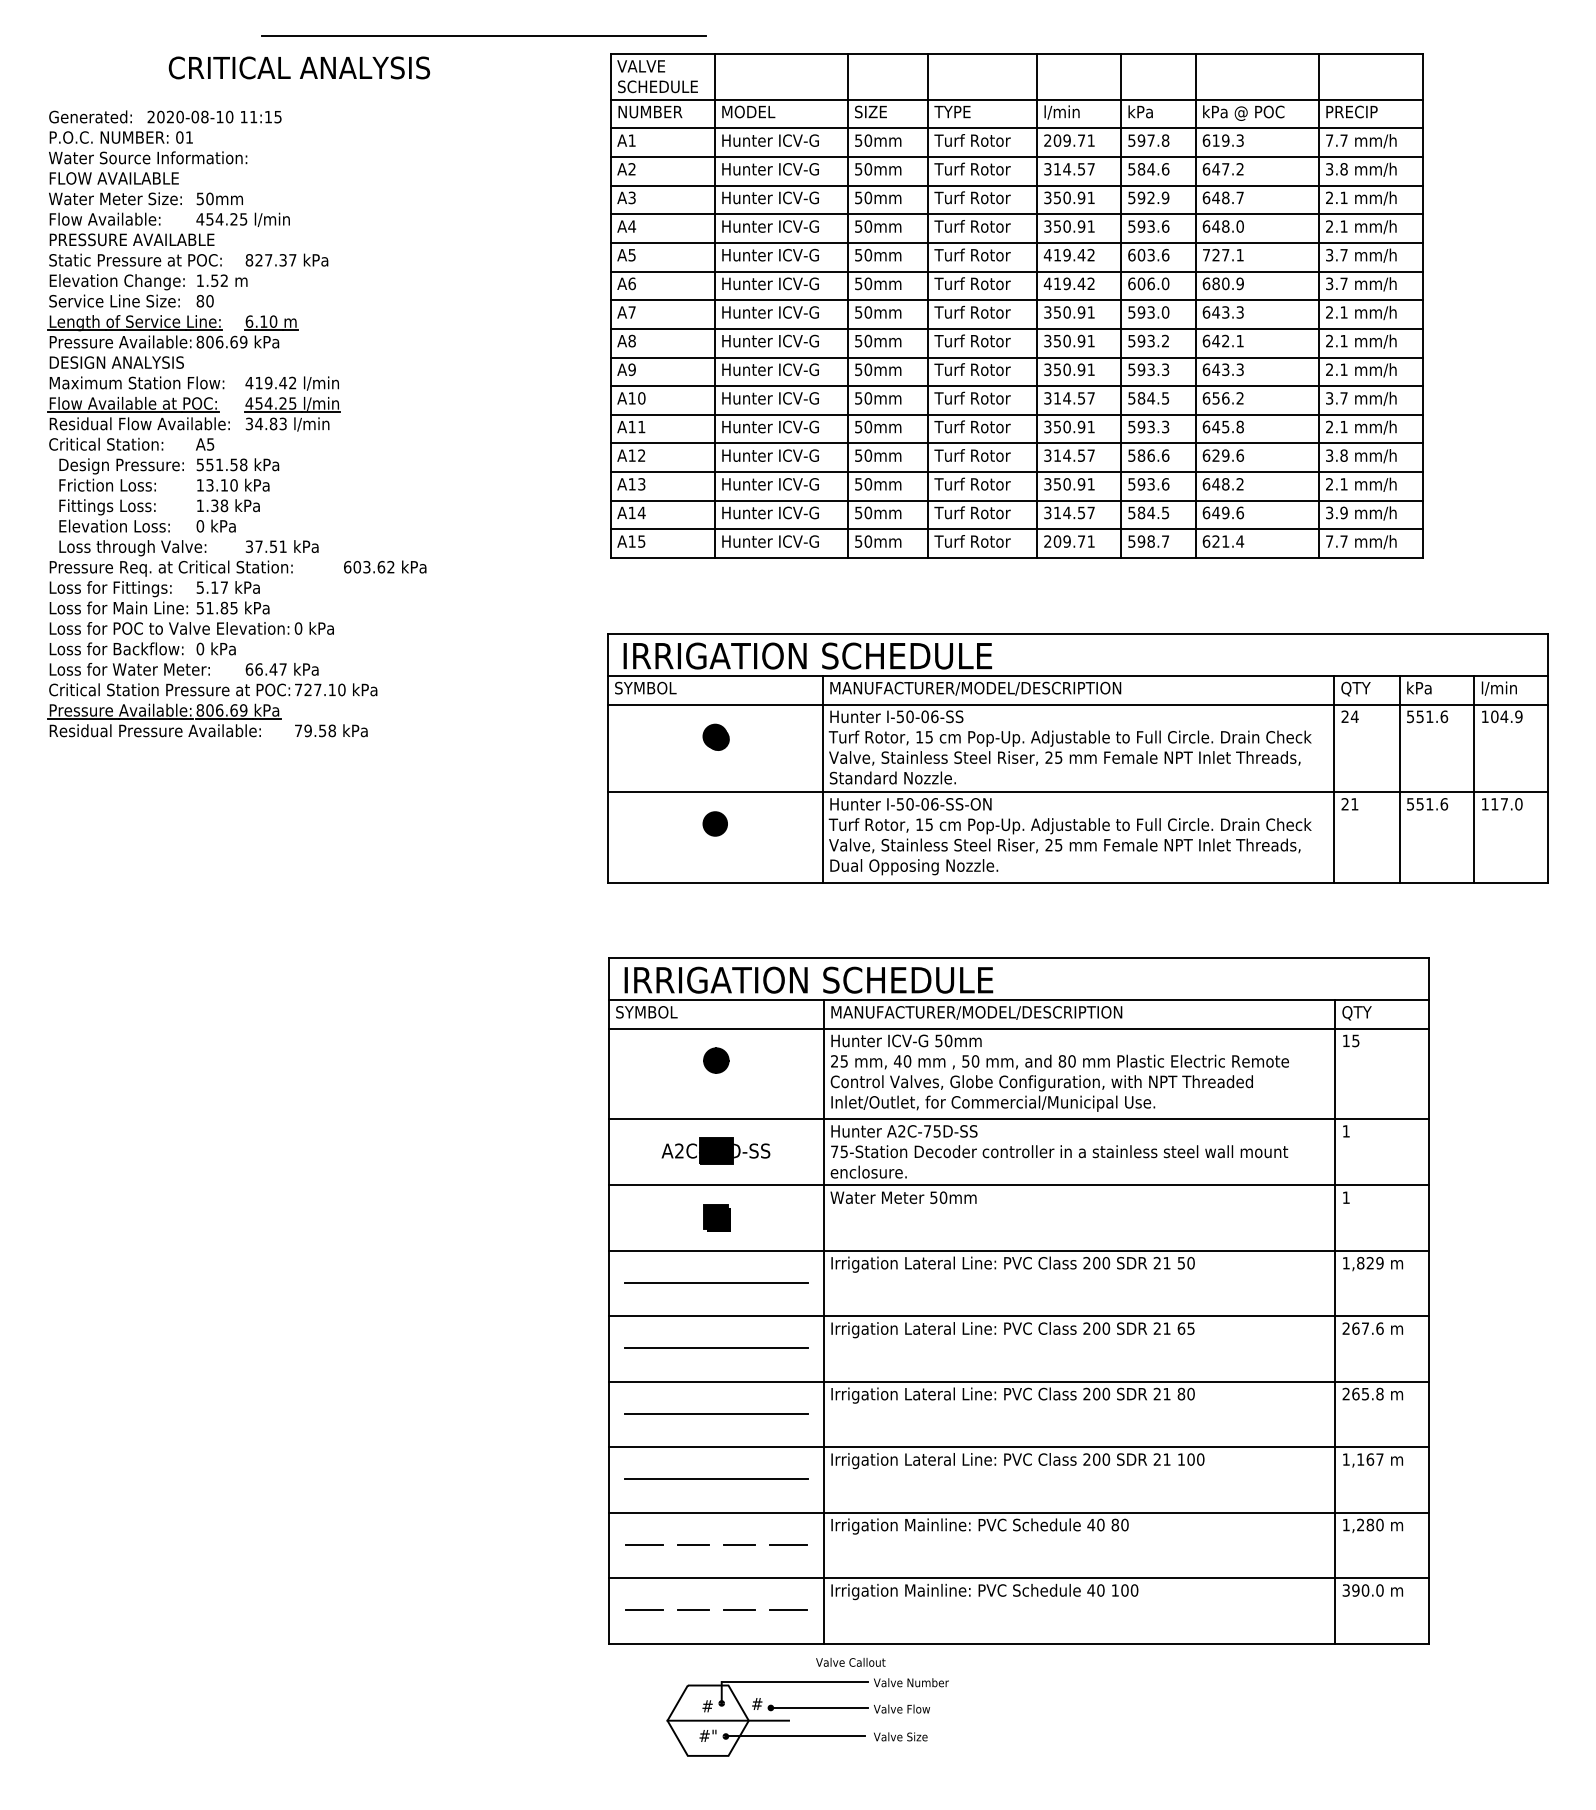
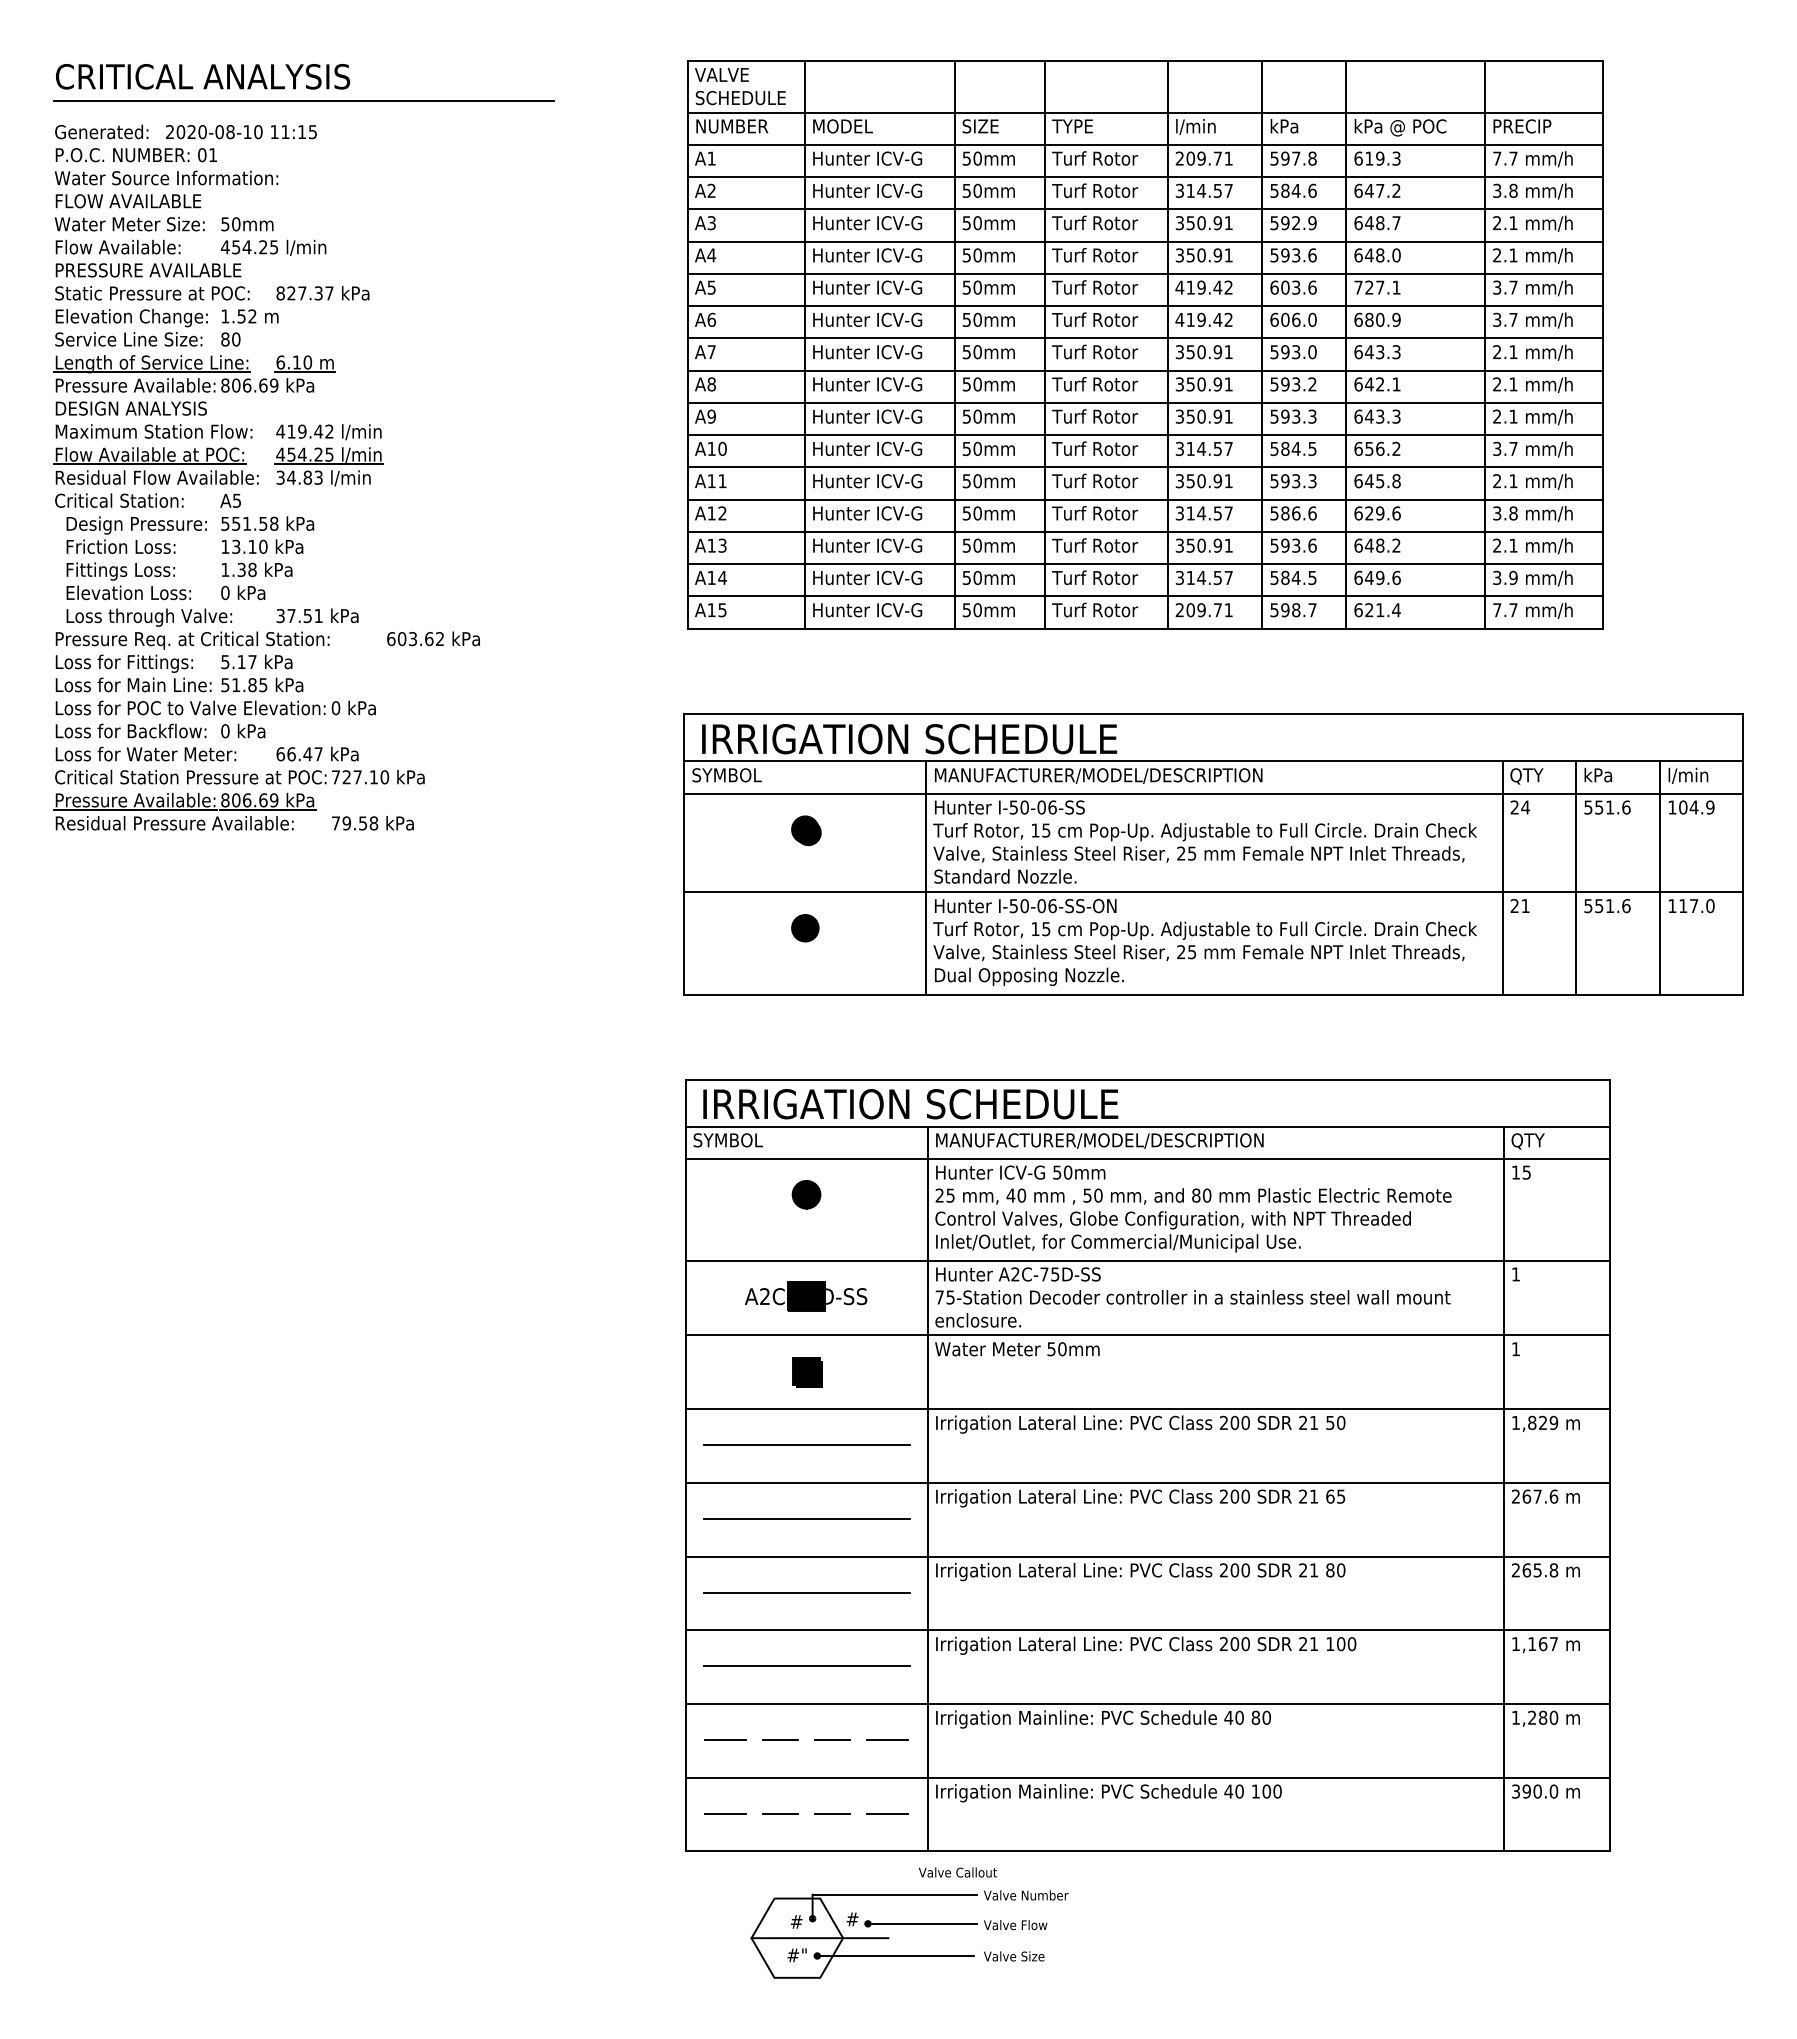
line: (483, 35) -> (303, 100), moved
text: (299, 67) -> (203, 76), moved

